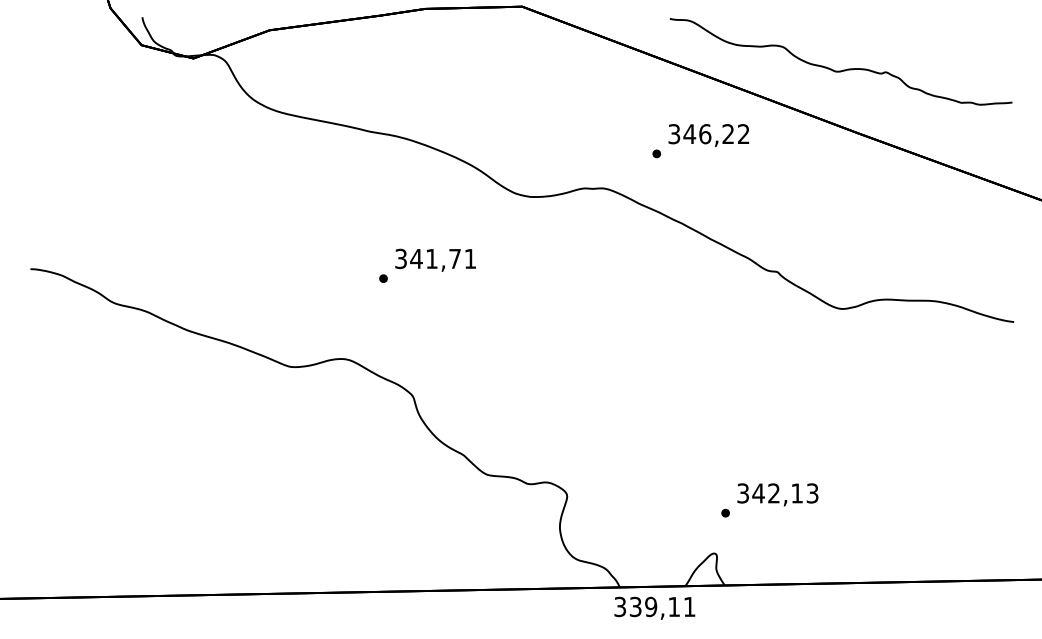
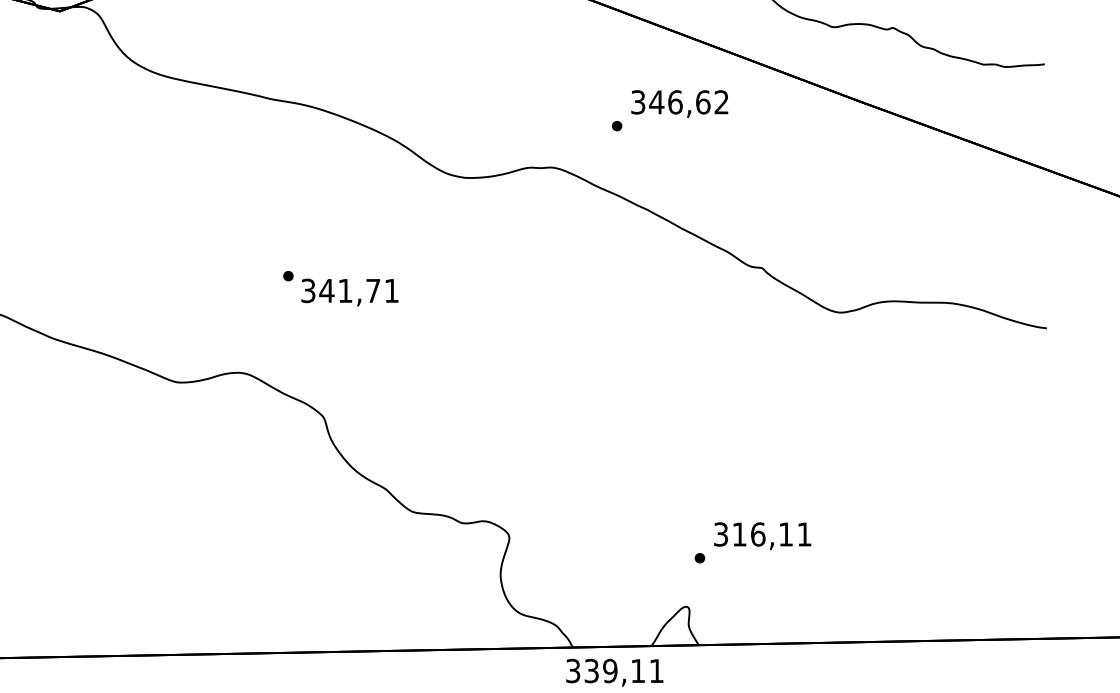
text: (728, 134) -> (703, 102), 346,22 -> 346,62
text: (435, 259) -> (349, 291), moved
text: (785, 493) -> (771, 534), 342,13 -> 316,11

